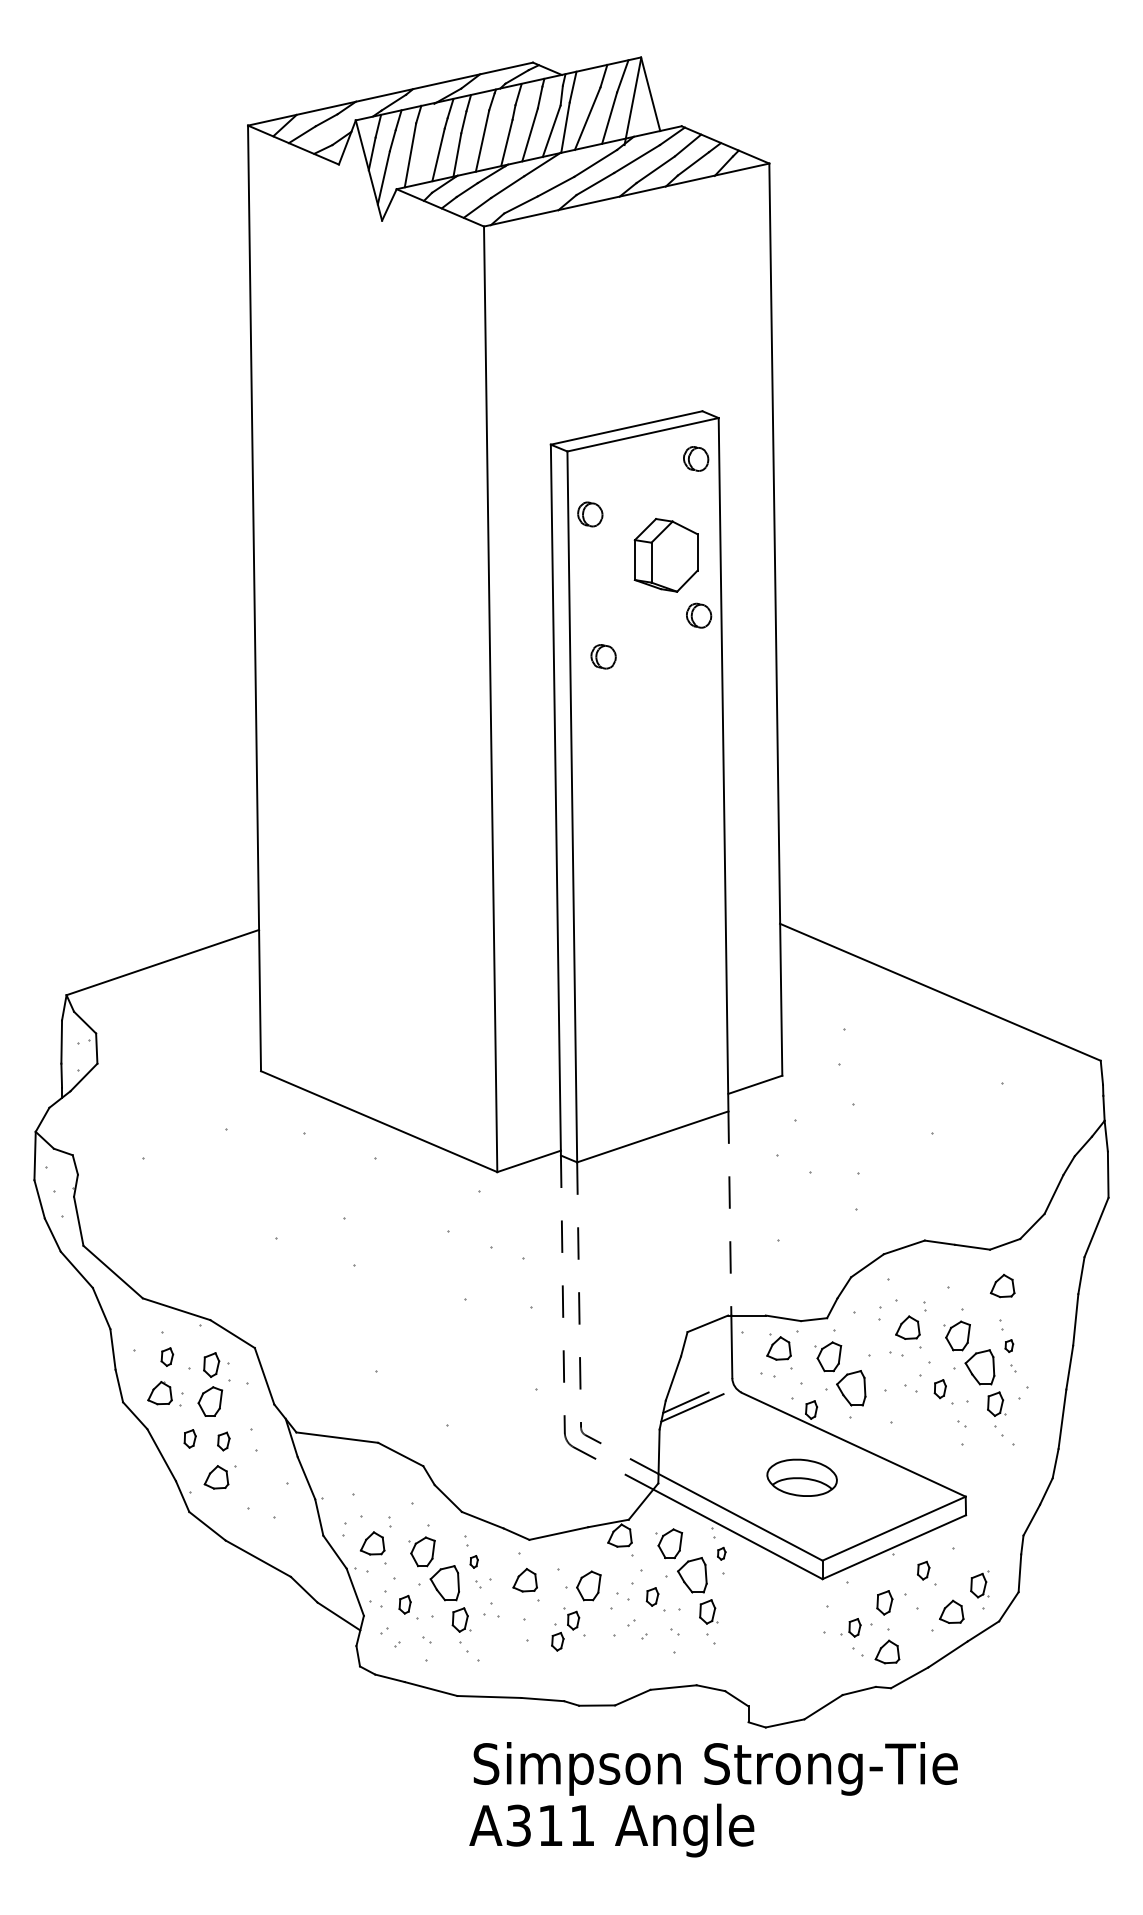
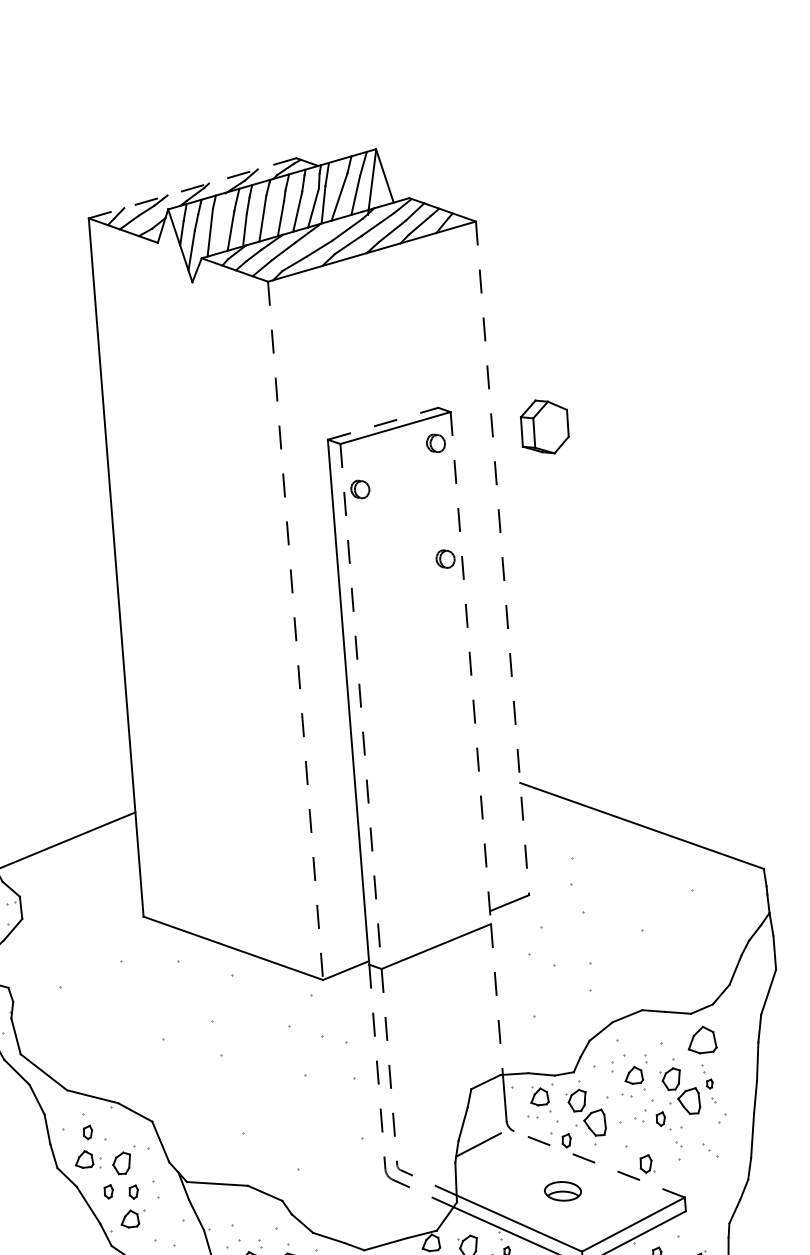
line: (390, 94) -> (192, 188), solid -> dashed
line: (626, 427) -> (382, 423), solid -> dashed
part: (665, 555) -> (544, 427), moved
line: (775, 620) -> (502, 558), solid -> dashed
part: (603, 656) -> (376, 593), removed
line: (490, 699) -> (295, 631), solid -> dashed
line: (723, 764) -> (470, 667), solid -> dashed
line: (572, 807) -> (361, 706), solid -> dashed
part: (1002, 1285) -> (701, 1039), size x1.6
part: (216, 1364) -> (124, 1135), removed
line: (685, 1402) -> (473, 1141), removed
part: (996, 1403) -> (646, 1163), moved
line: (853, 1444) -> (599, 1164), solid -> dashed
part: (801, 1477) -> (562, 1191), size x0.7

